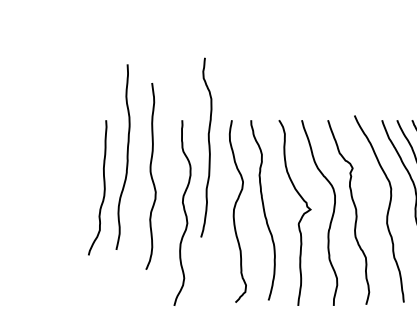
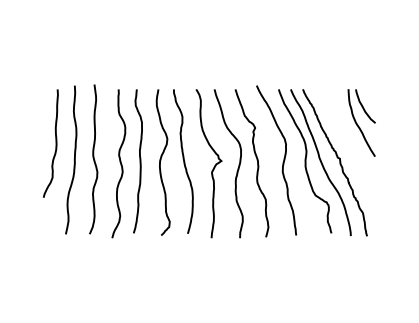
curve: (208, 147) -> (139, 161), moved
curve: (125, 156) -> (73, 159), moved
curve: (150, 176) -> (93, 159), moved

